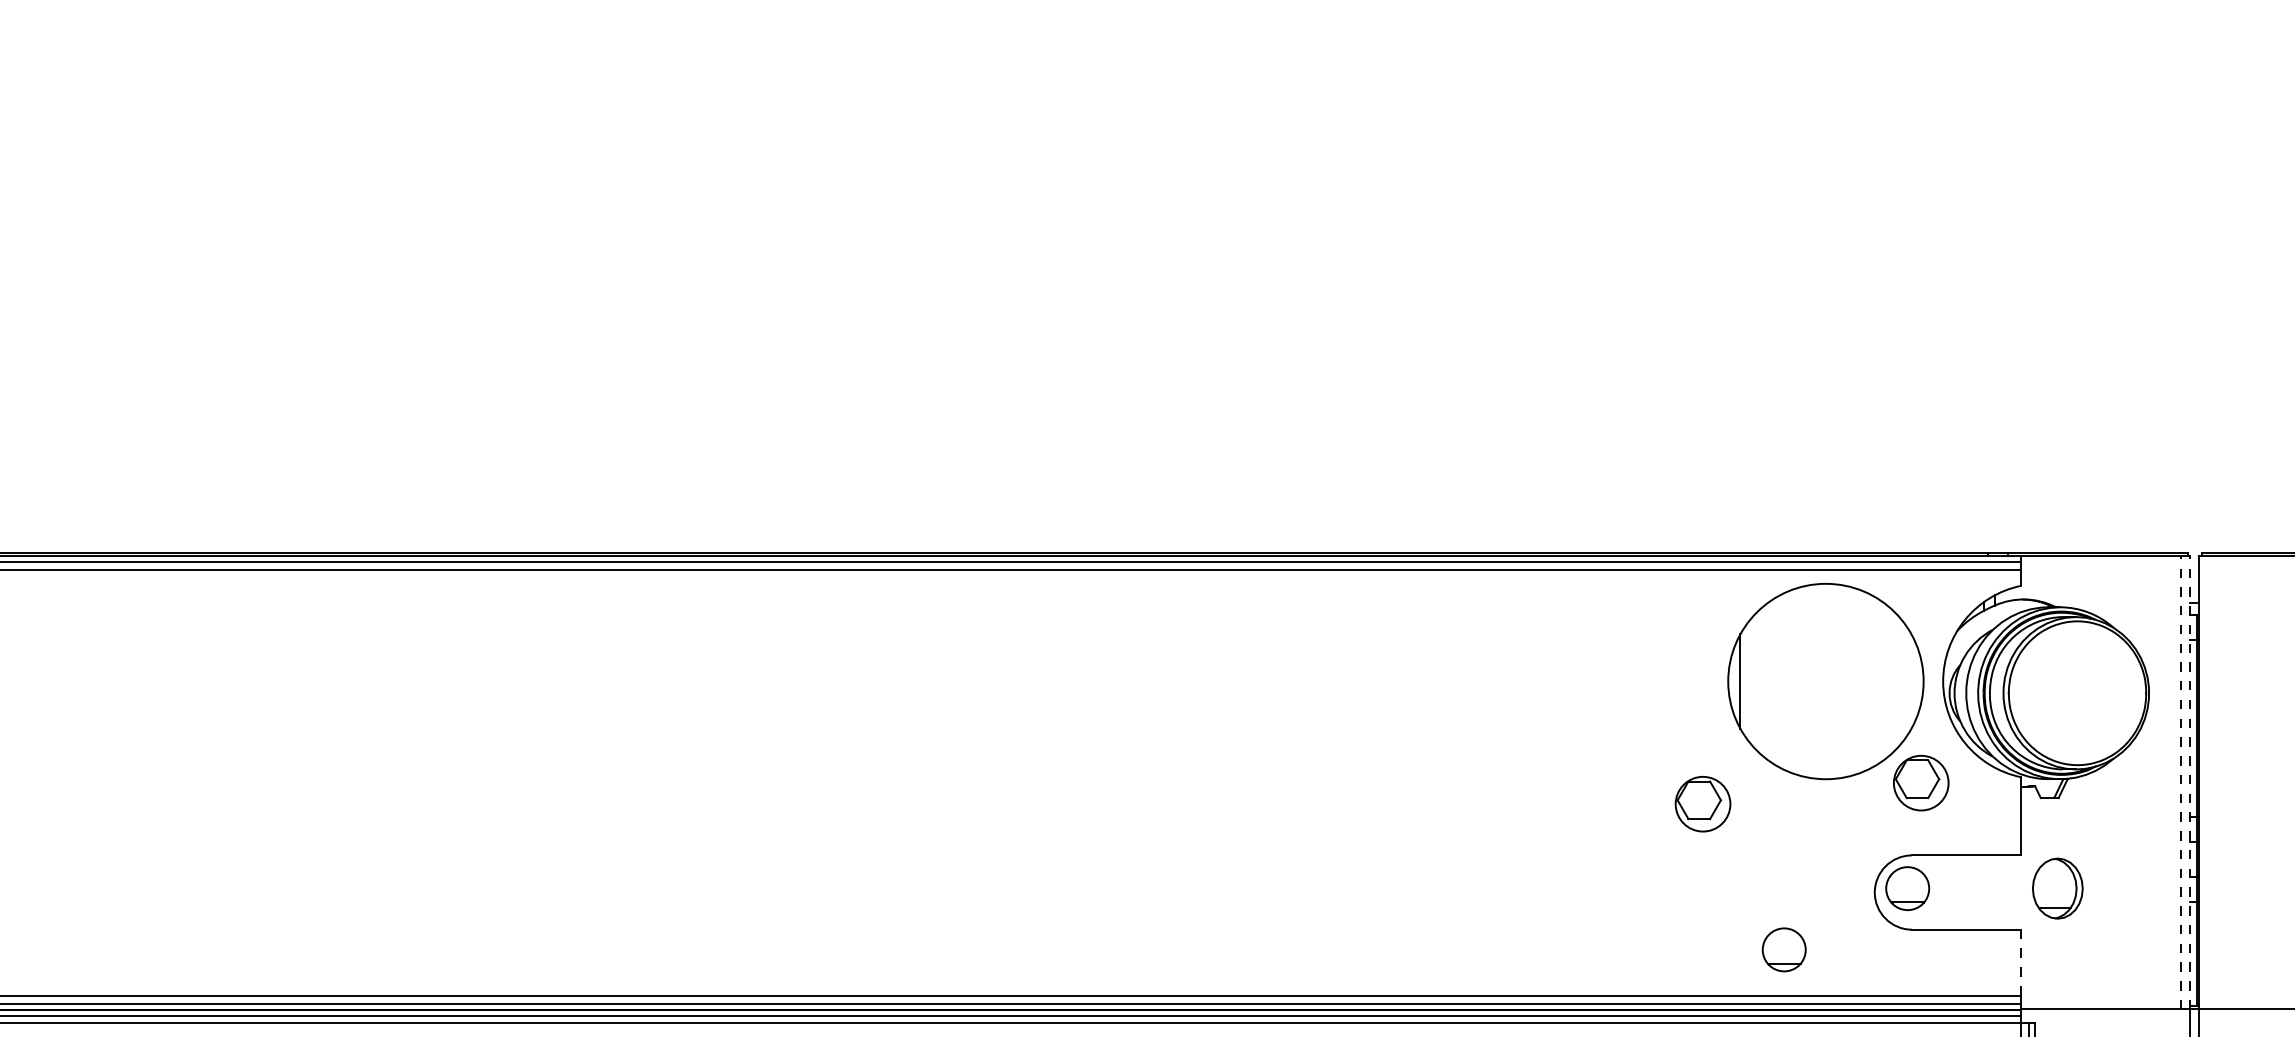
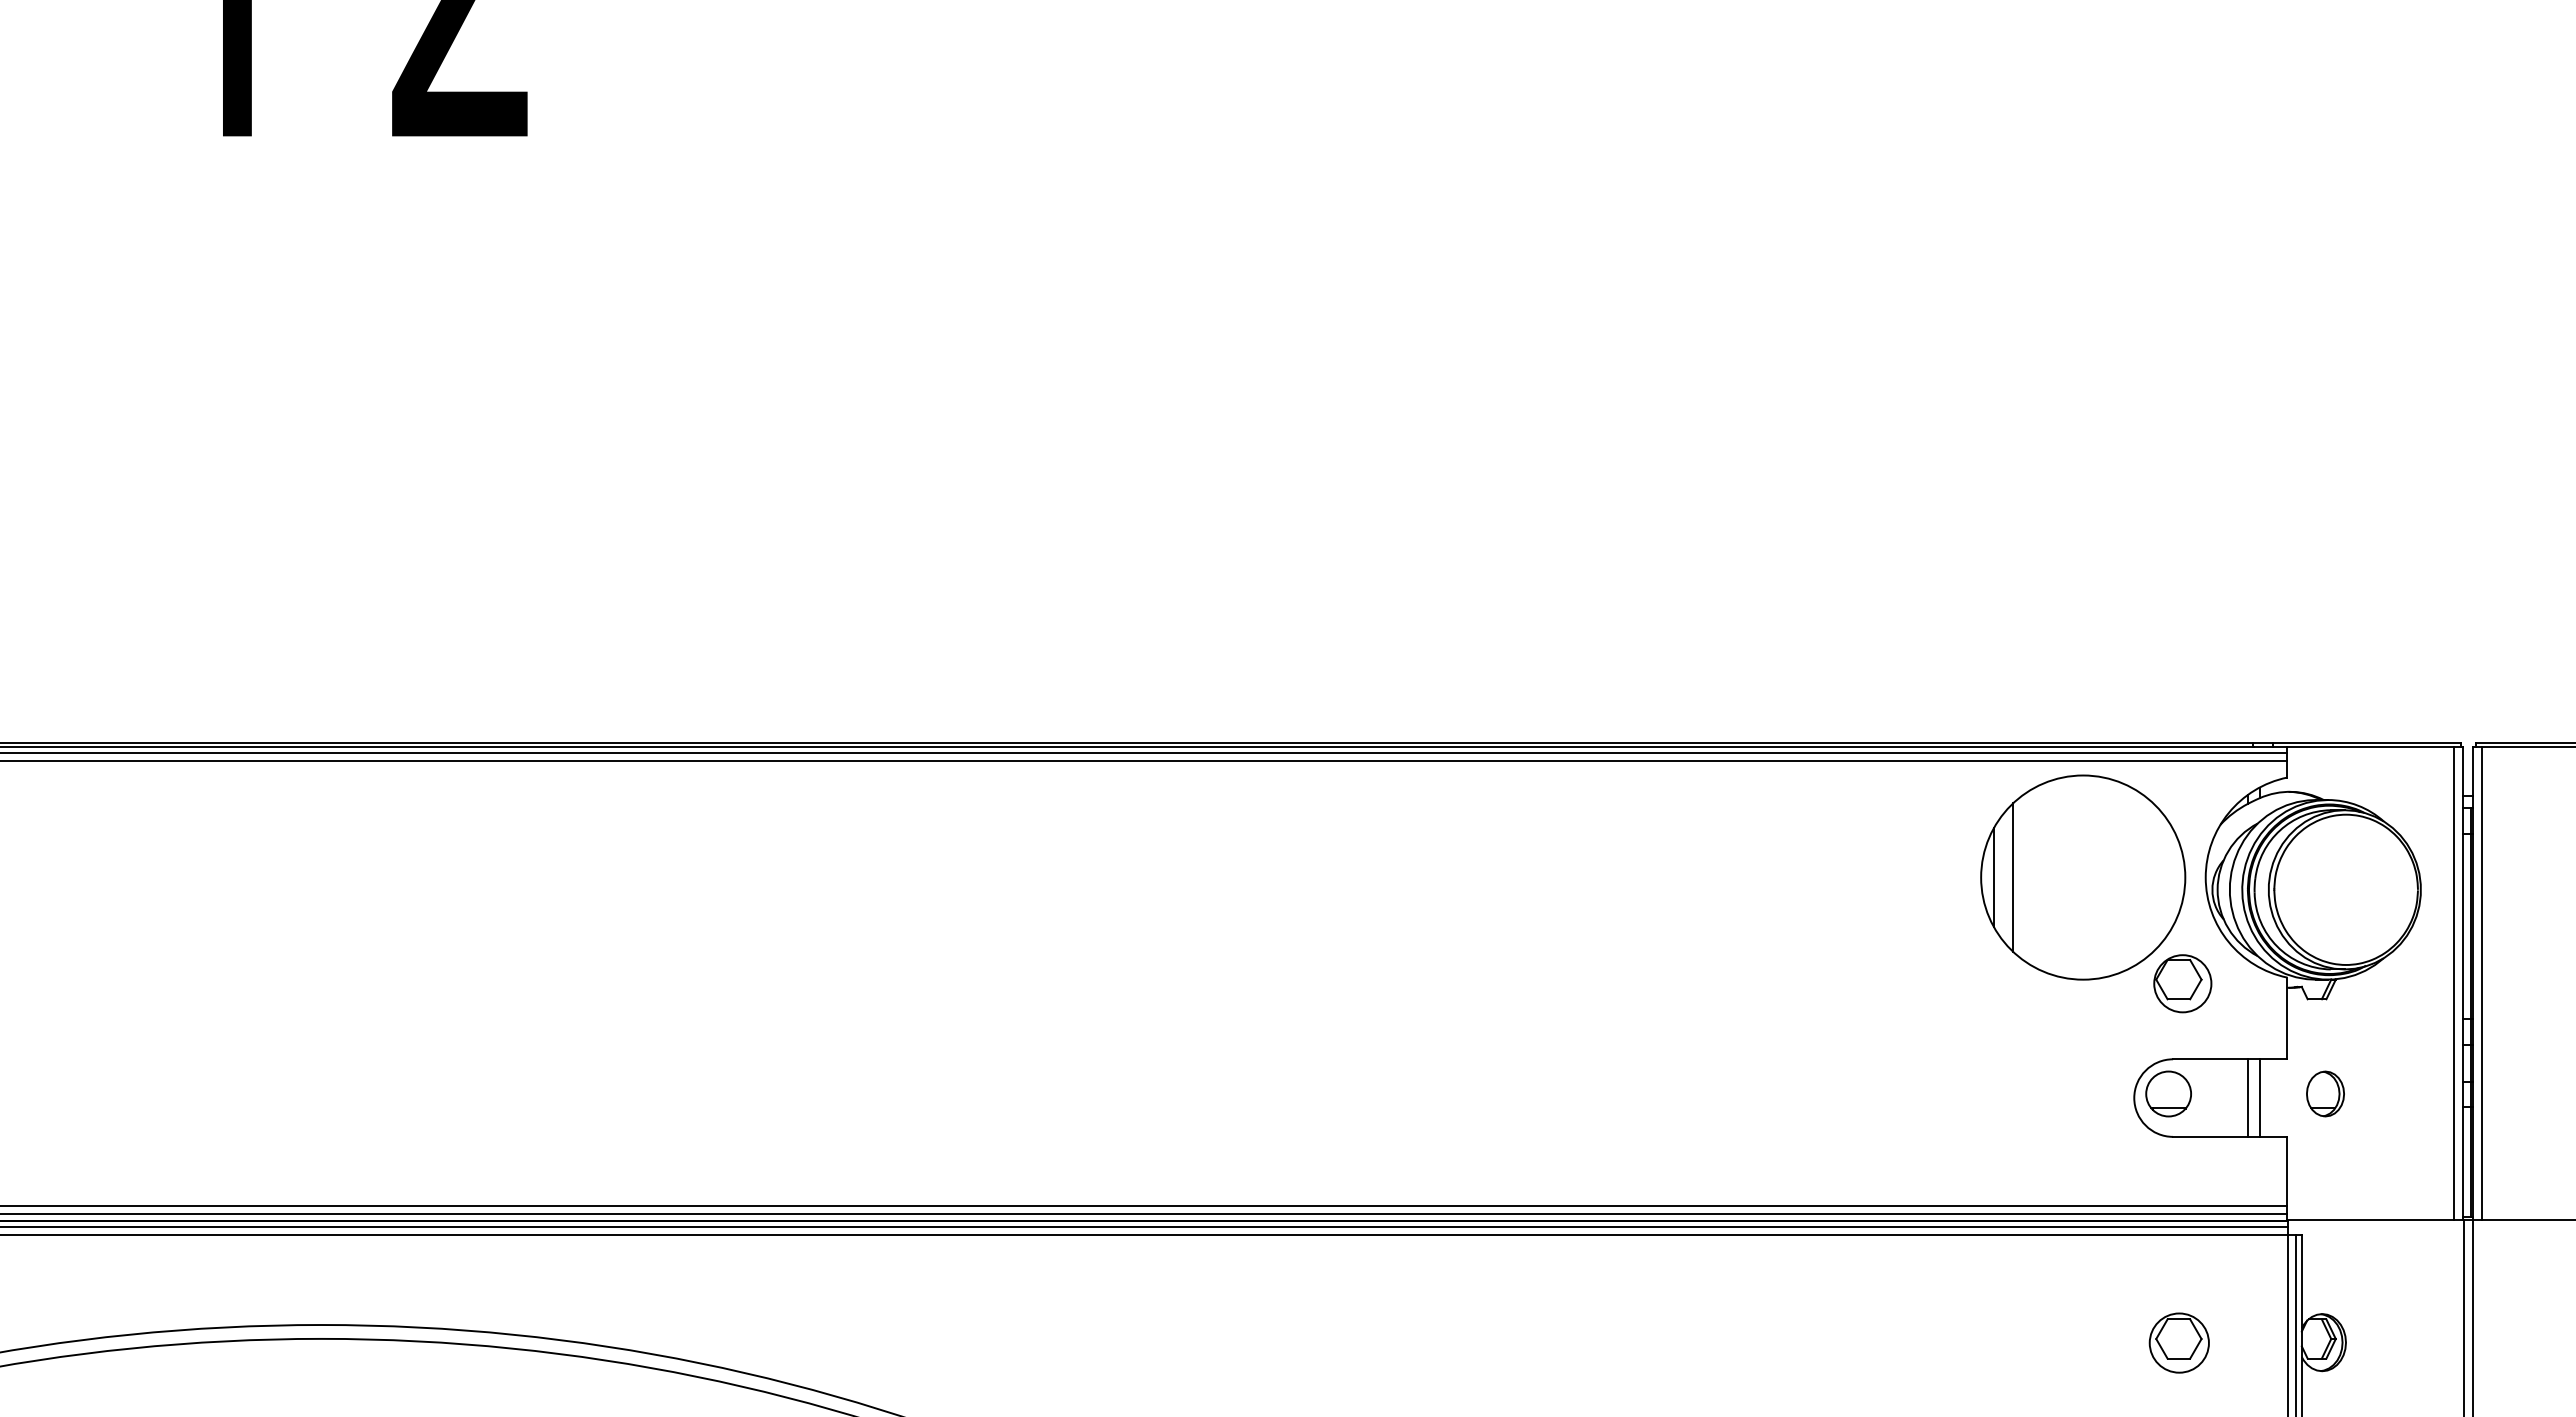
line: (1759, 681) -> (2013, 877), added
line: (2181, 782) -> (2454, 983), dashed -> solid
line: (2189, 782) -> (2463, 983), dashed -> solid
line: (2208, 782) -> (2482, 983), added
part: (1702, 803) -> (1954, 1005), removed
part: (2057, 888) -> (2325, 1093), size x0.71
line: (1984, 891) -> (2248, 1097), added
line: (1994, 891) -> (2259, 1097), added
part: (1784, 949) -> (2039, 1157), removed
line: (2021, 962) -> (2287, 1171), dashed -> solid

